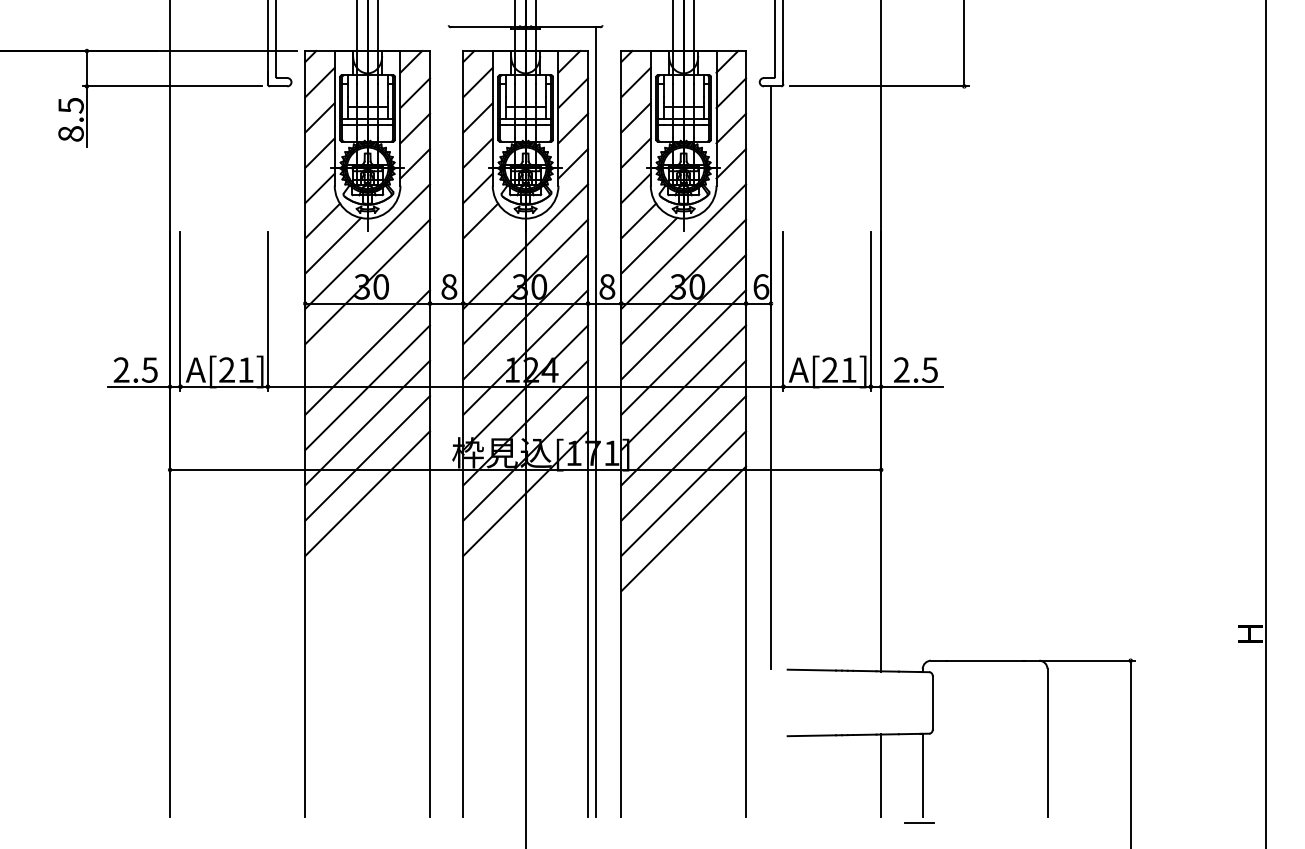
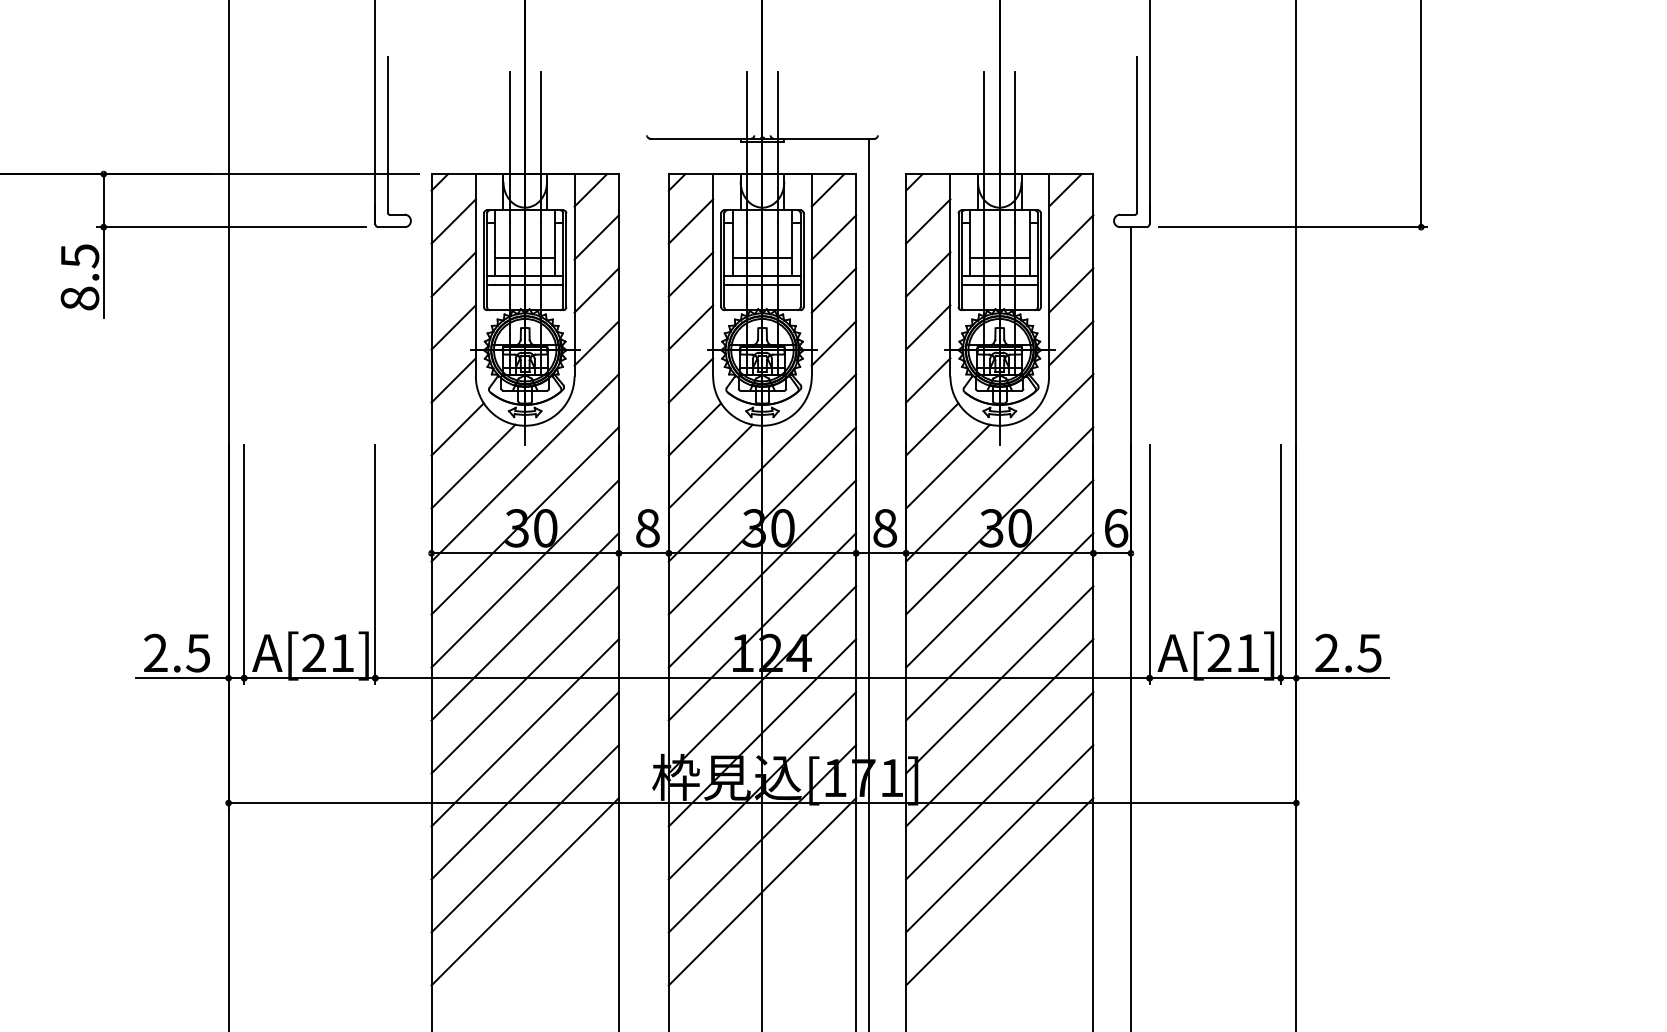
line: (491, 245) -> (711, 466), added
line: (367, 316) -> (525, 572), added
line: (367, 528) -> (525, 891), added
line: (525, 528) -> (762, 891), added

